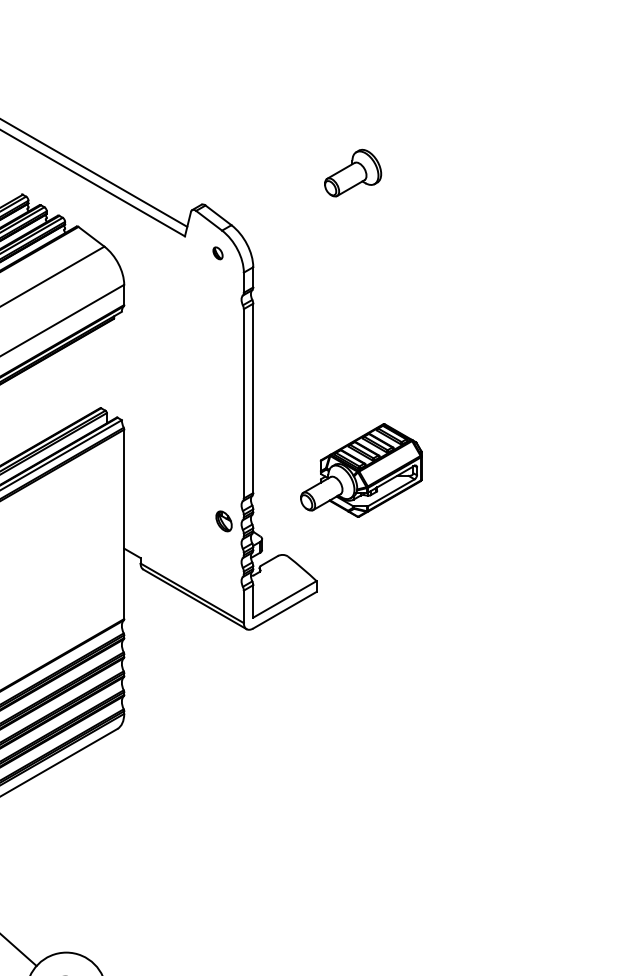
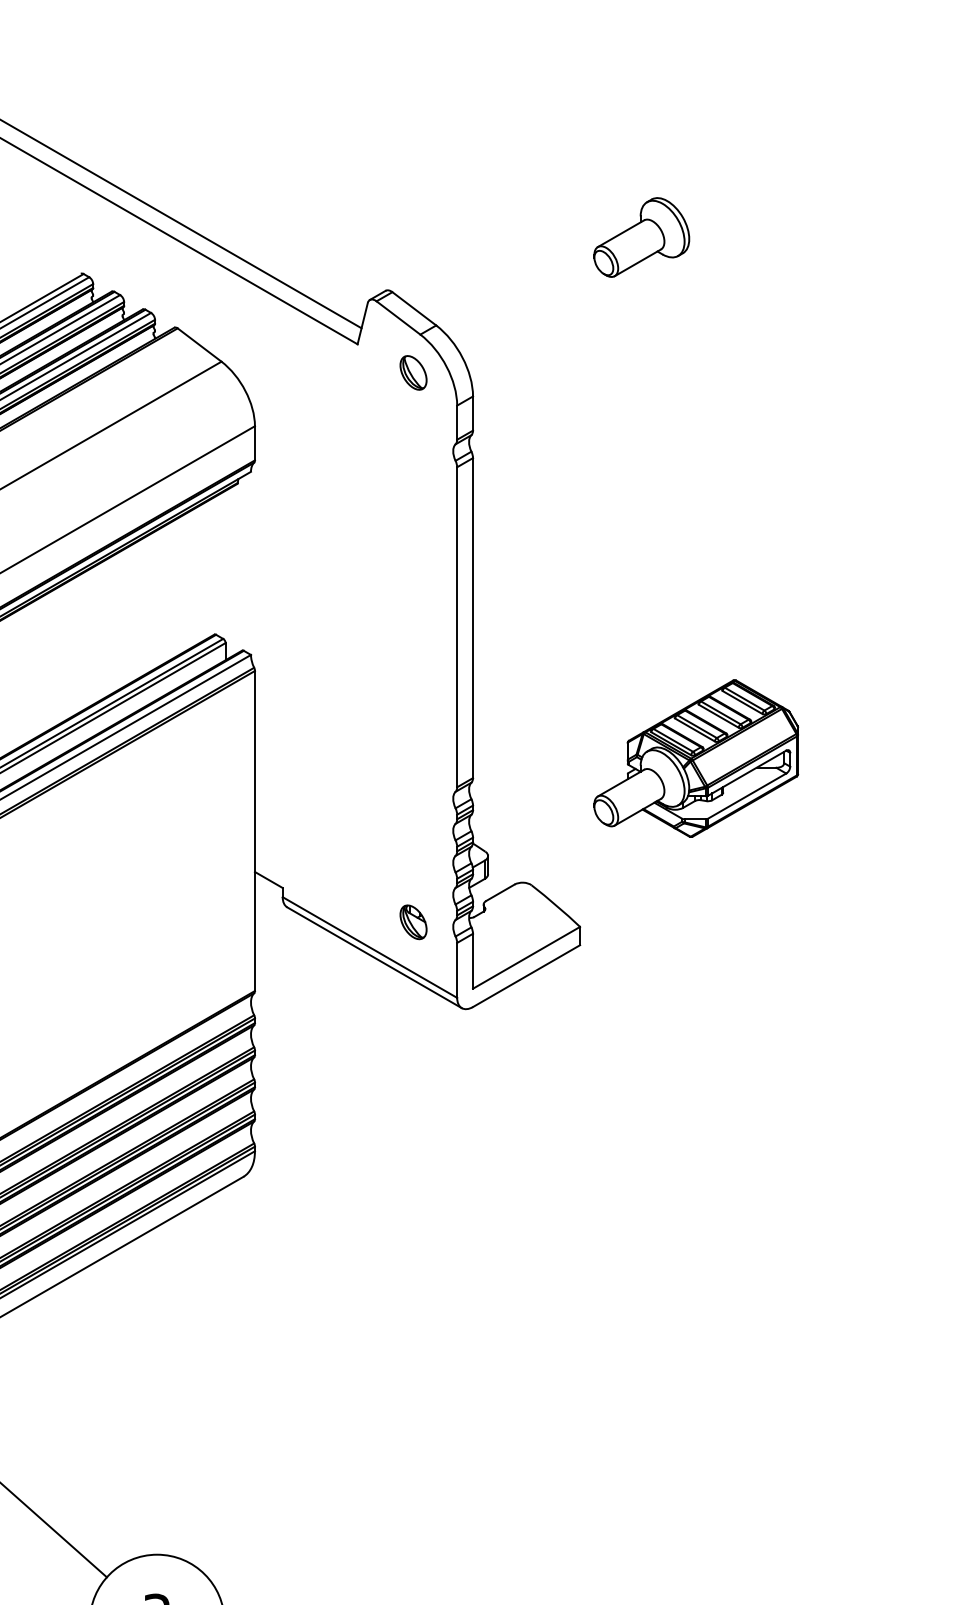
part: (217, 253) -> (412, 373), size x1.67
part: (361, 470) -> (696, 758), moved
part: (223, 521) -> (412, 922), moved

